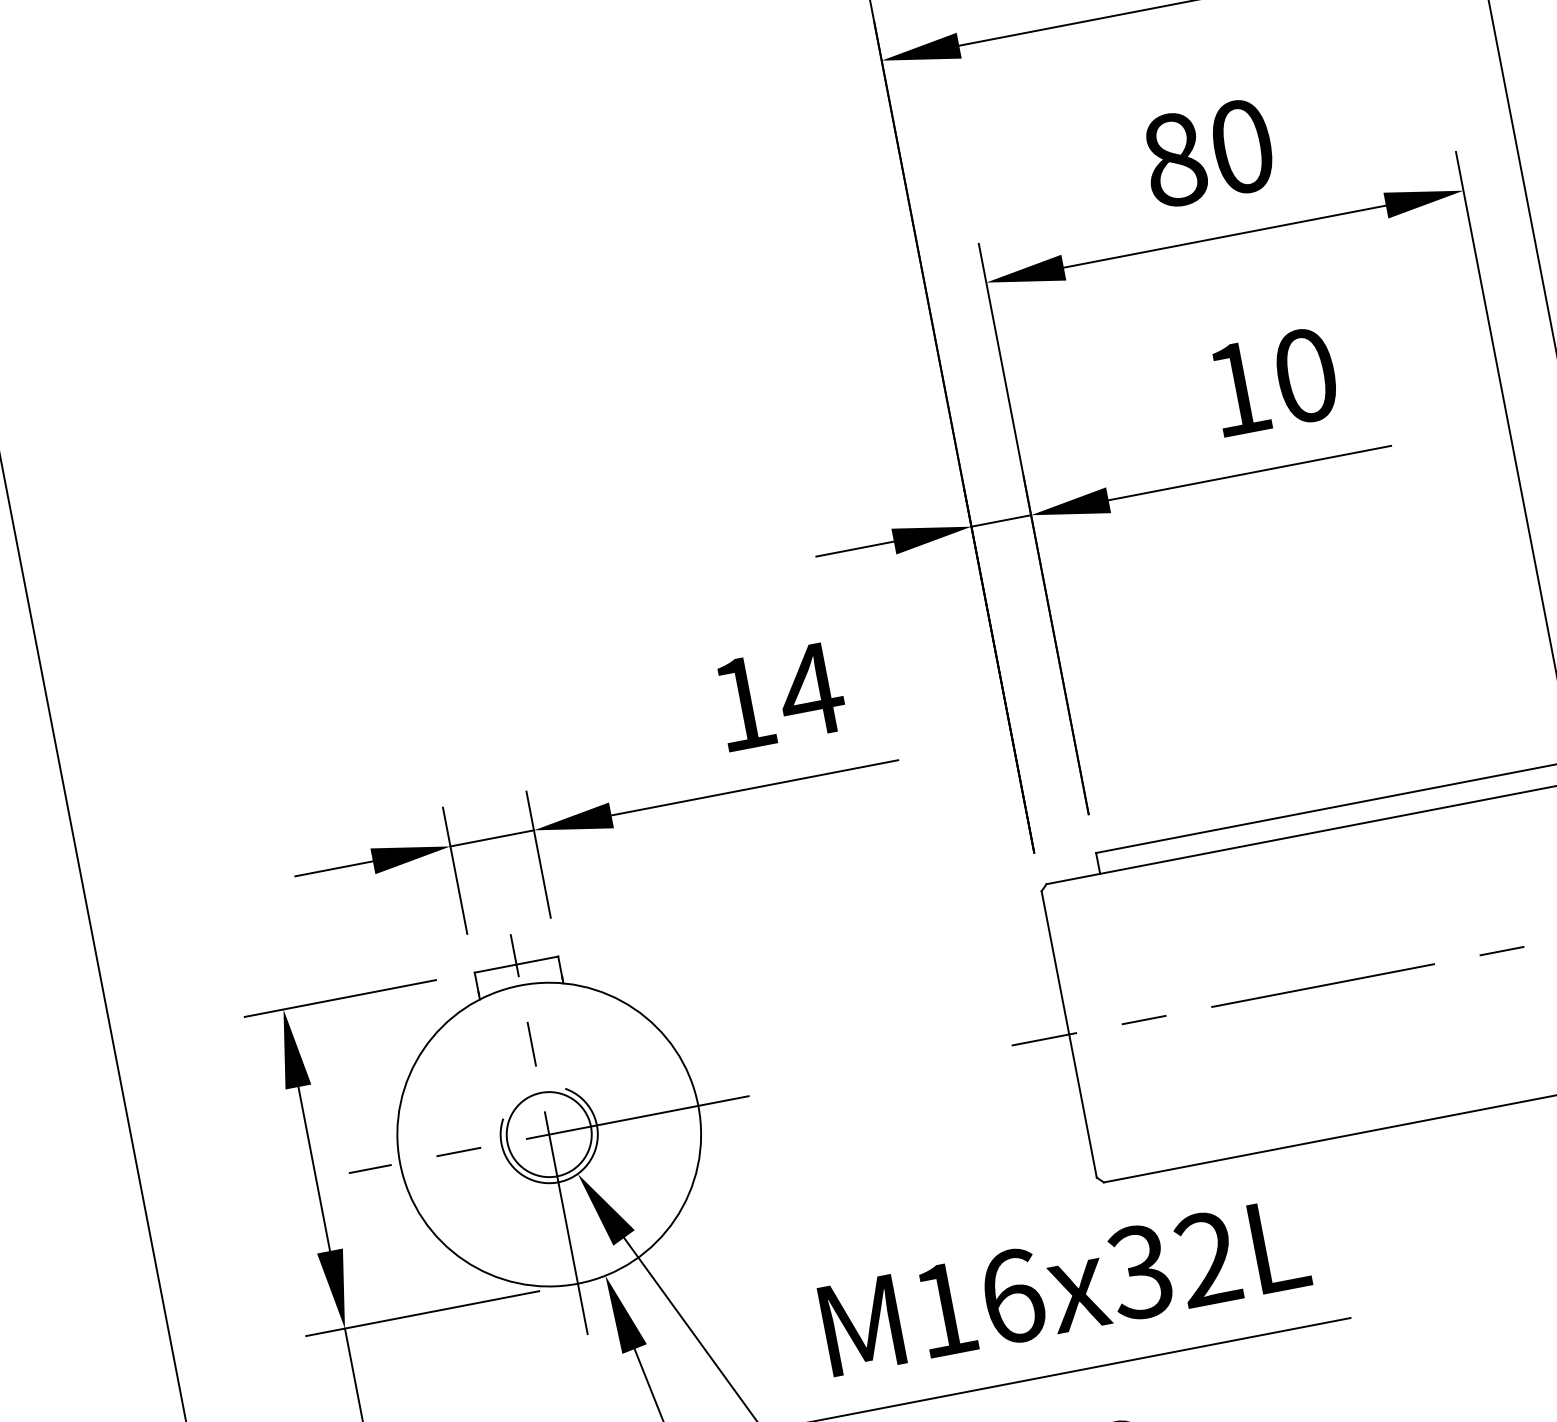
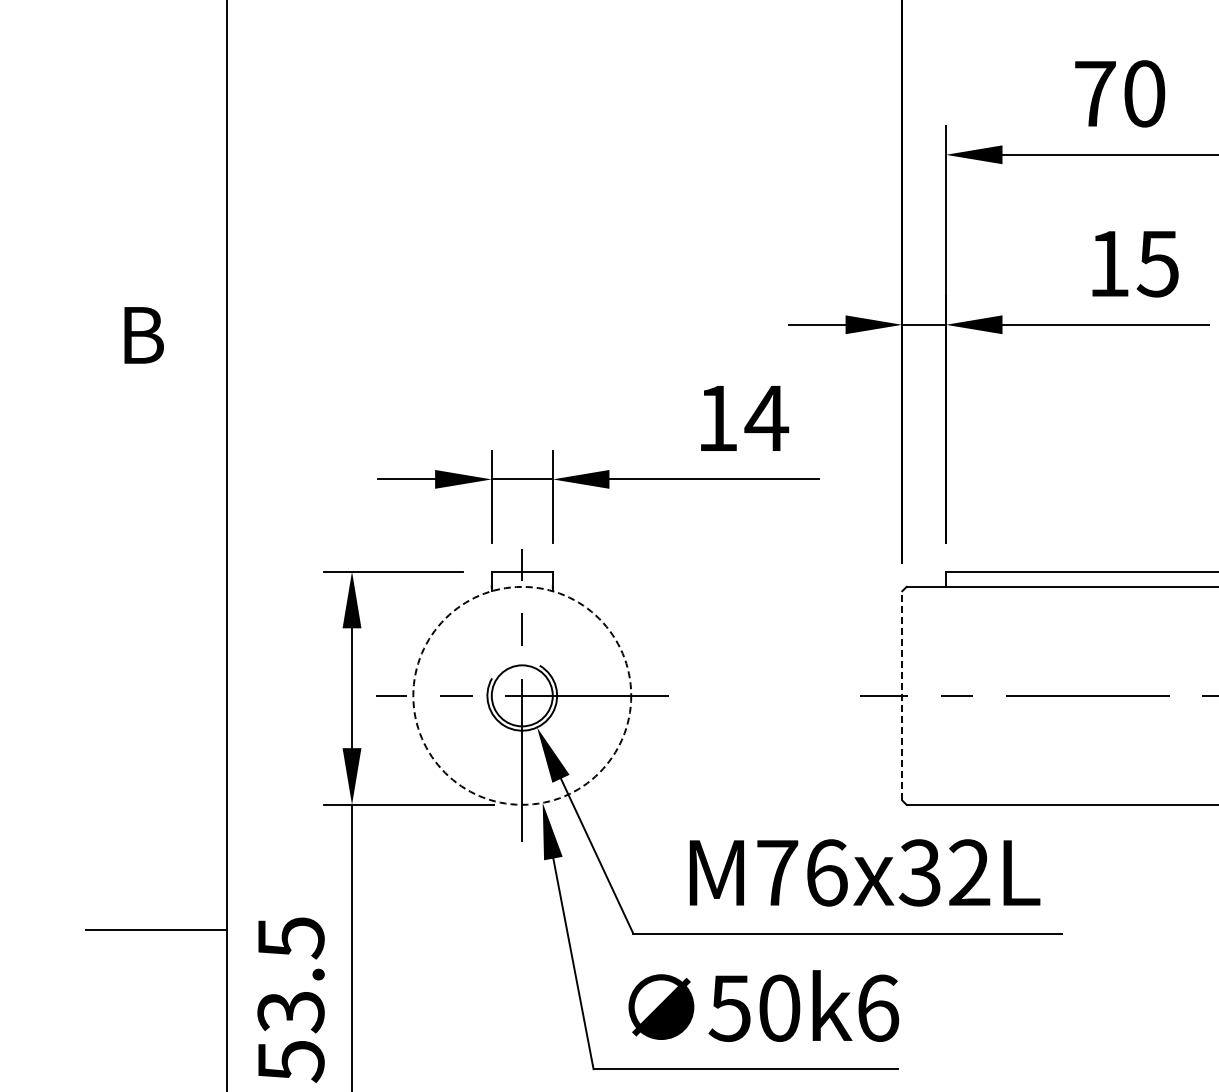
text: (1174, 159) -> (1095, 93), 80 -> 70
text: (1304, 375) -> (1157, 263), 10 -> 15
line: (1069, 1033) -> (902, 695), solid -> dashed
circle: (549, 1134) -> (522, 695), solid -> dashed
text: (945, 1309) -> (777, 872), M16x32L -> M76x32L

